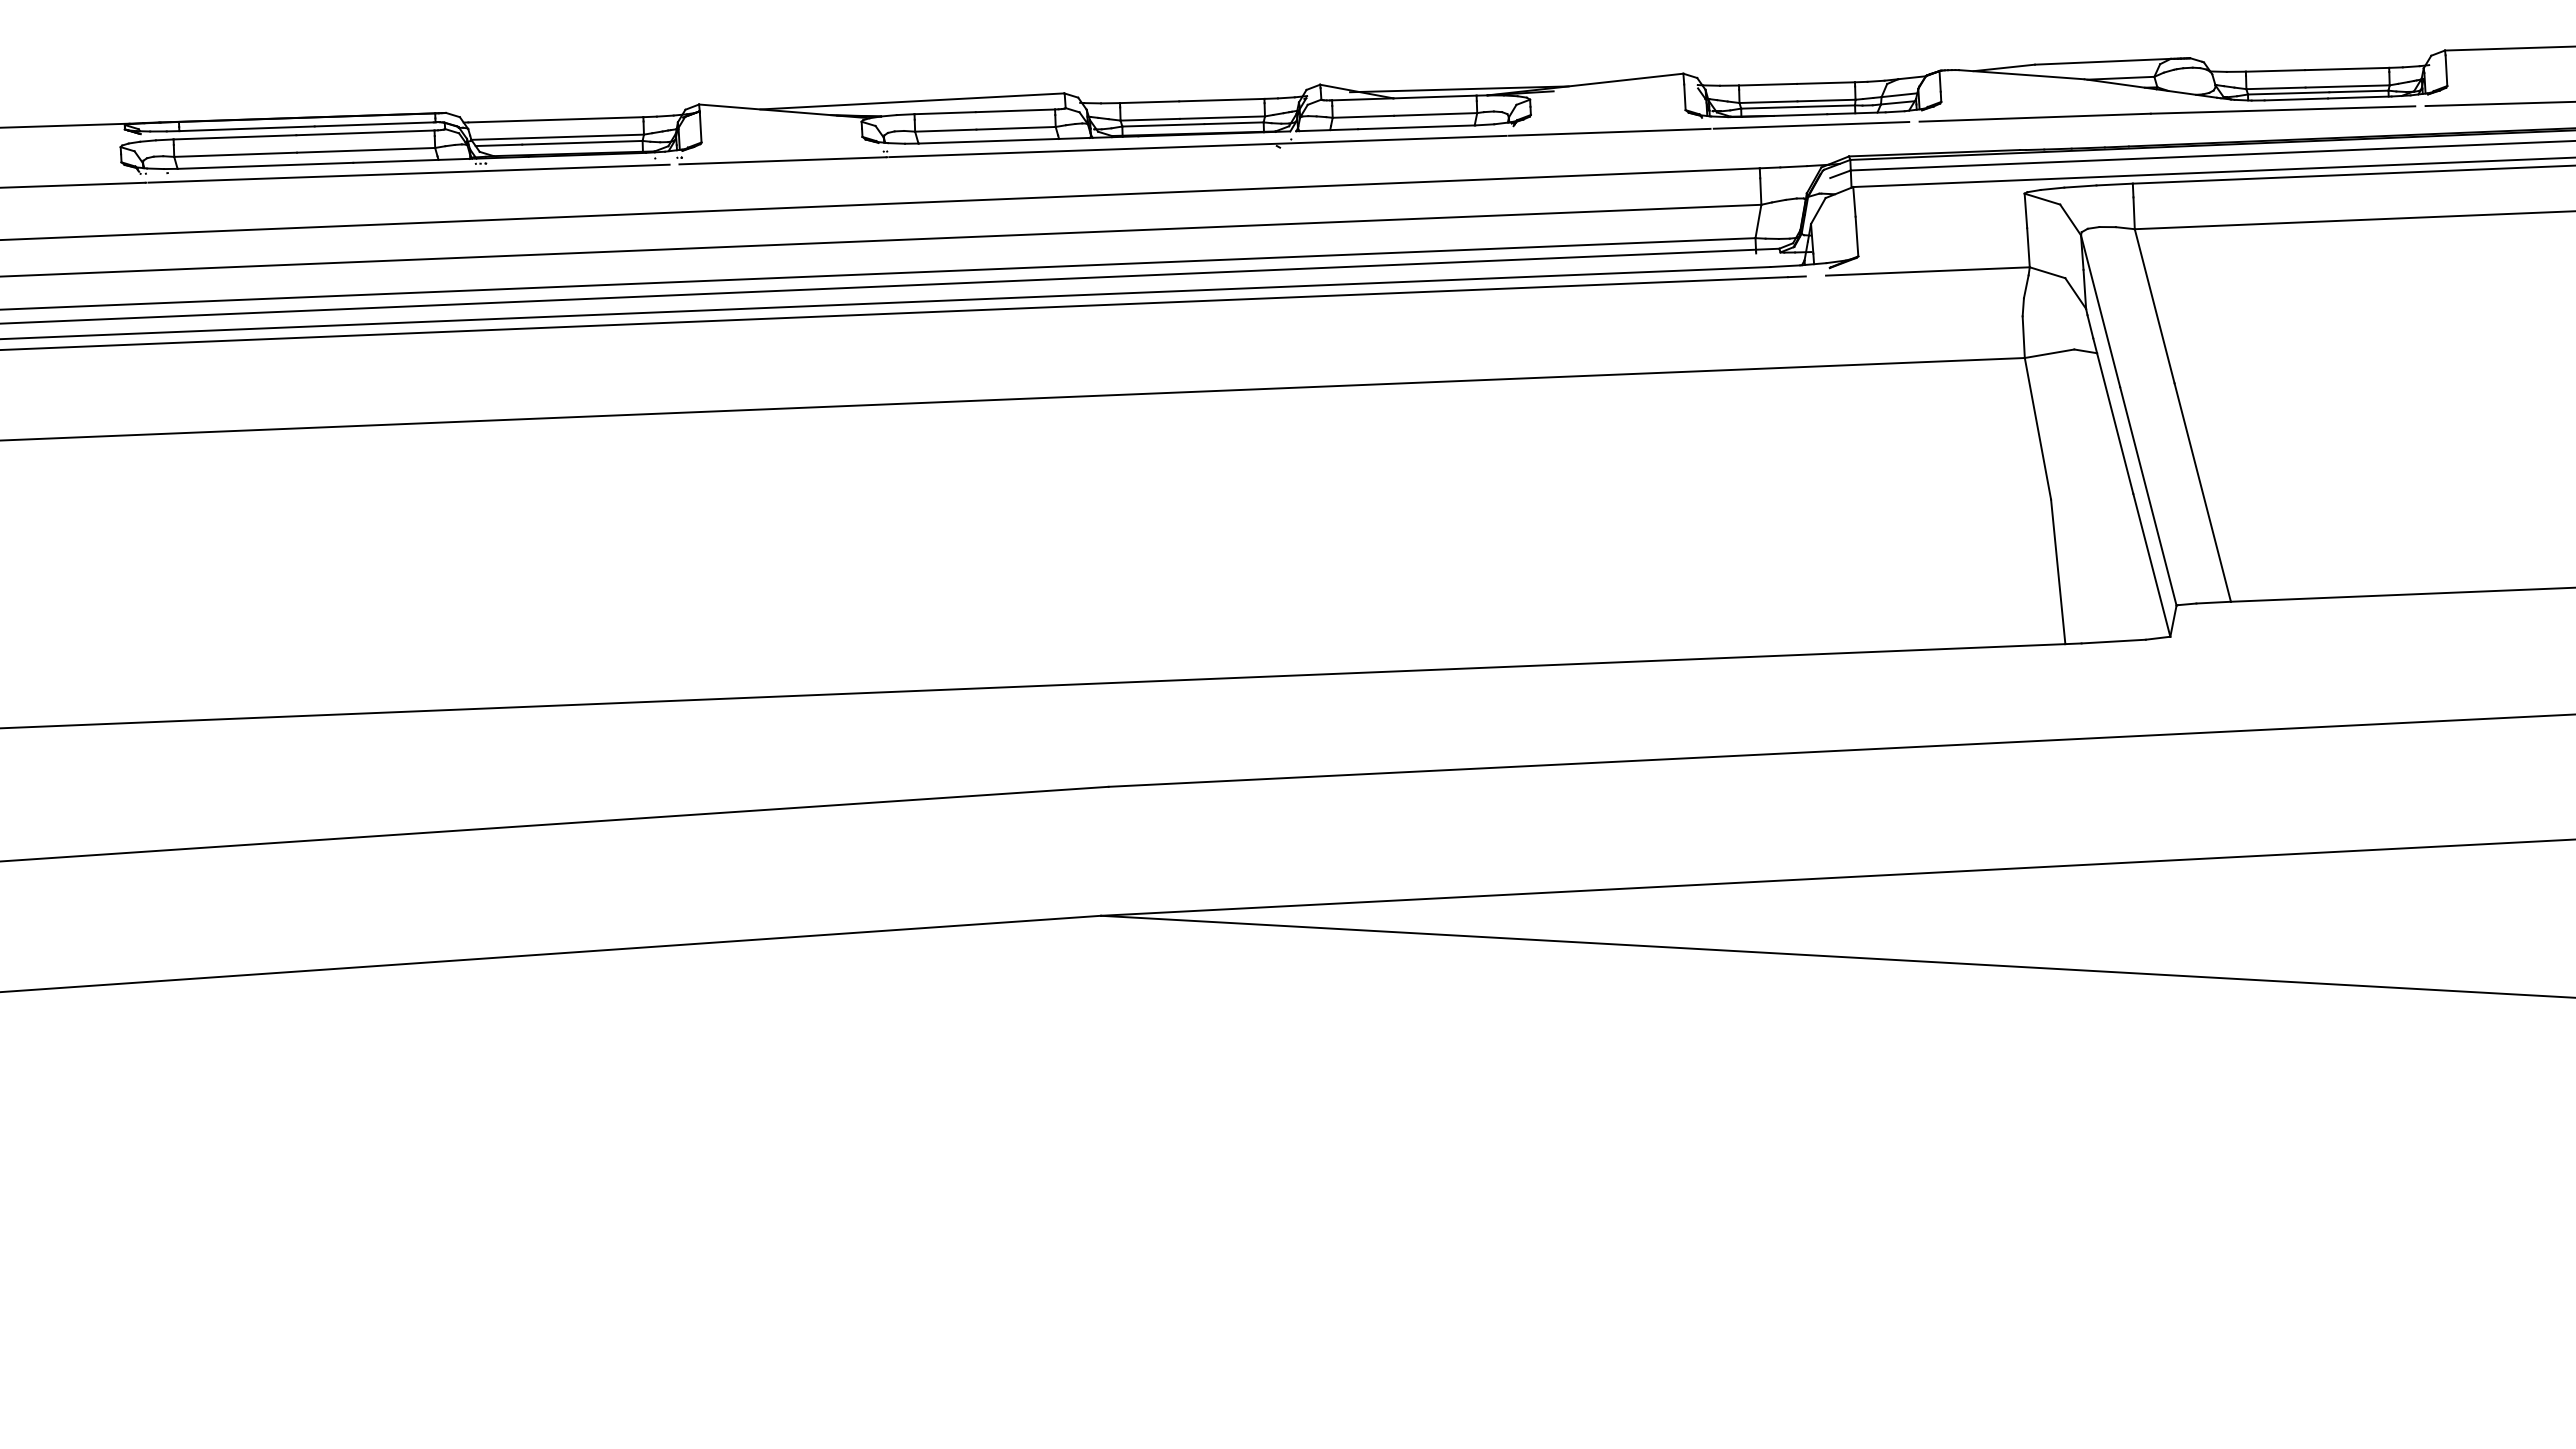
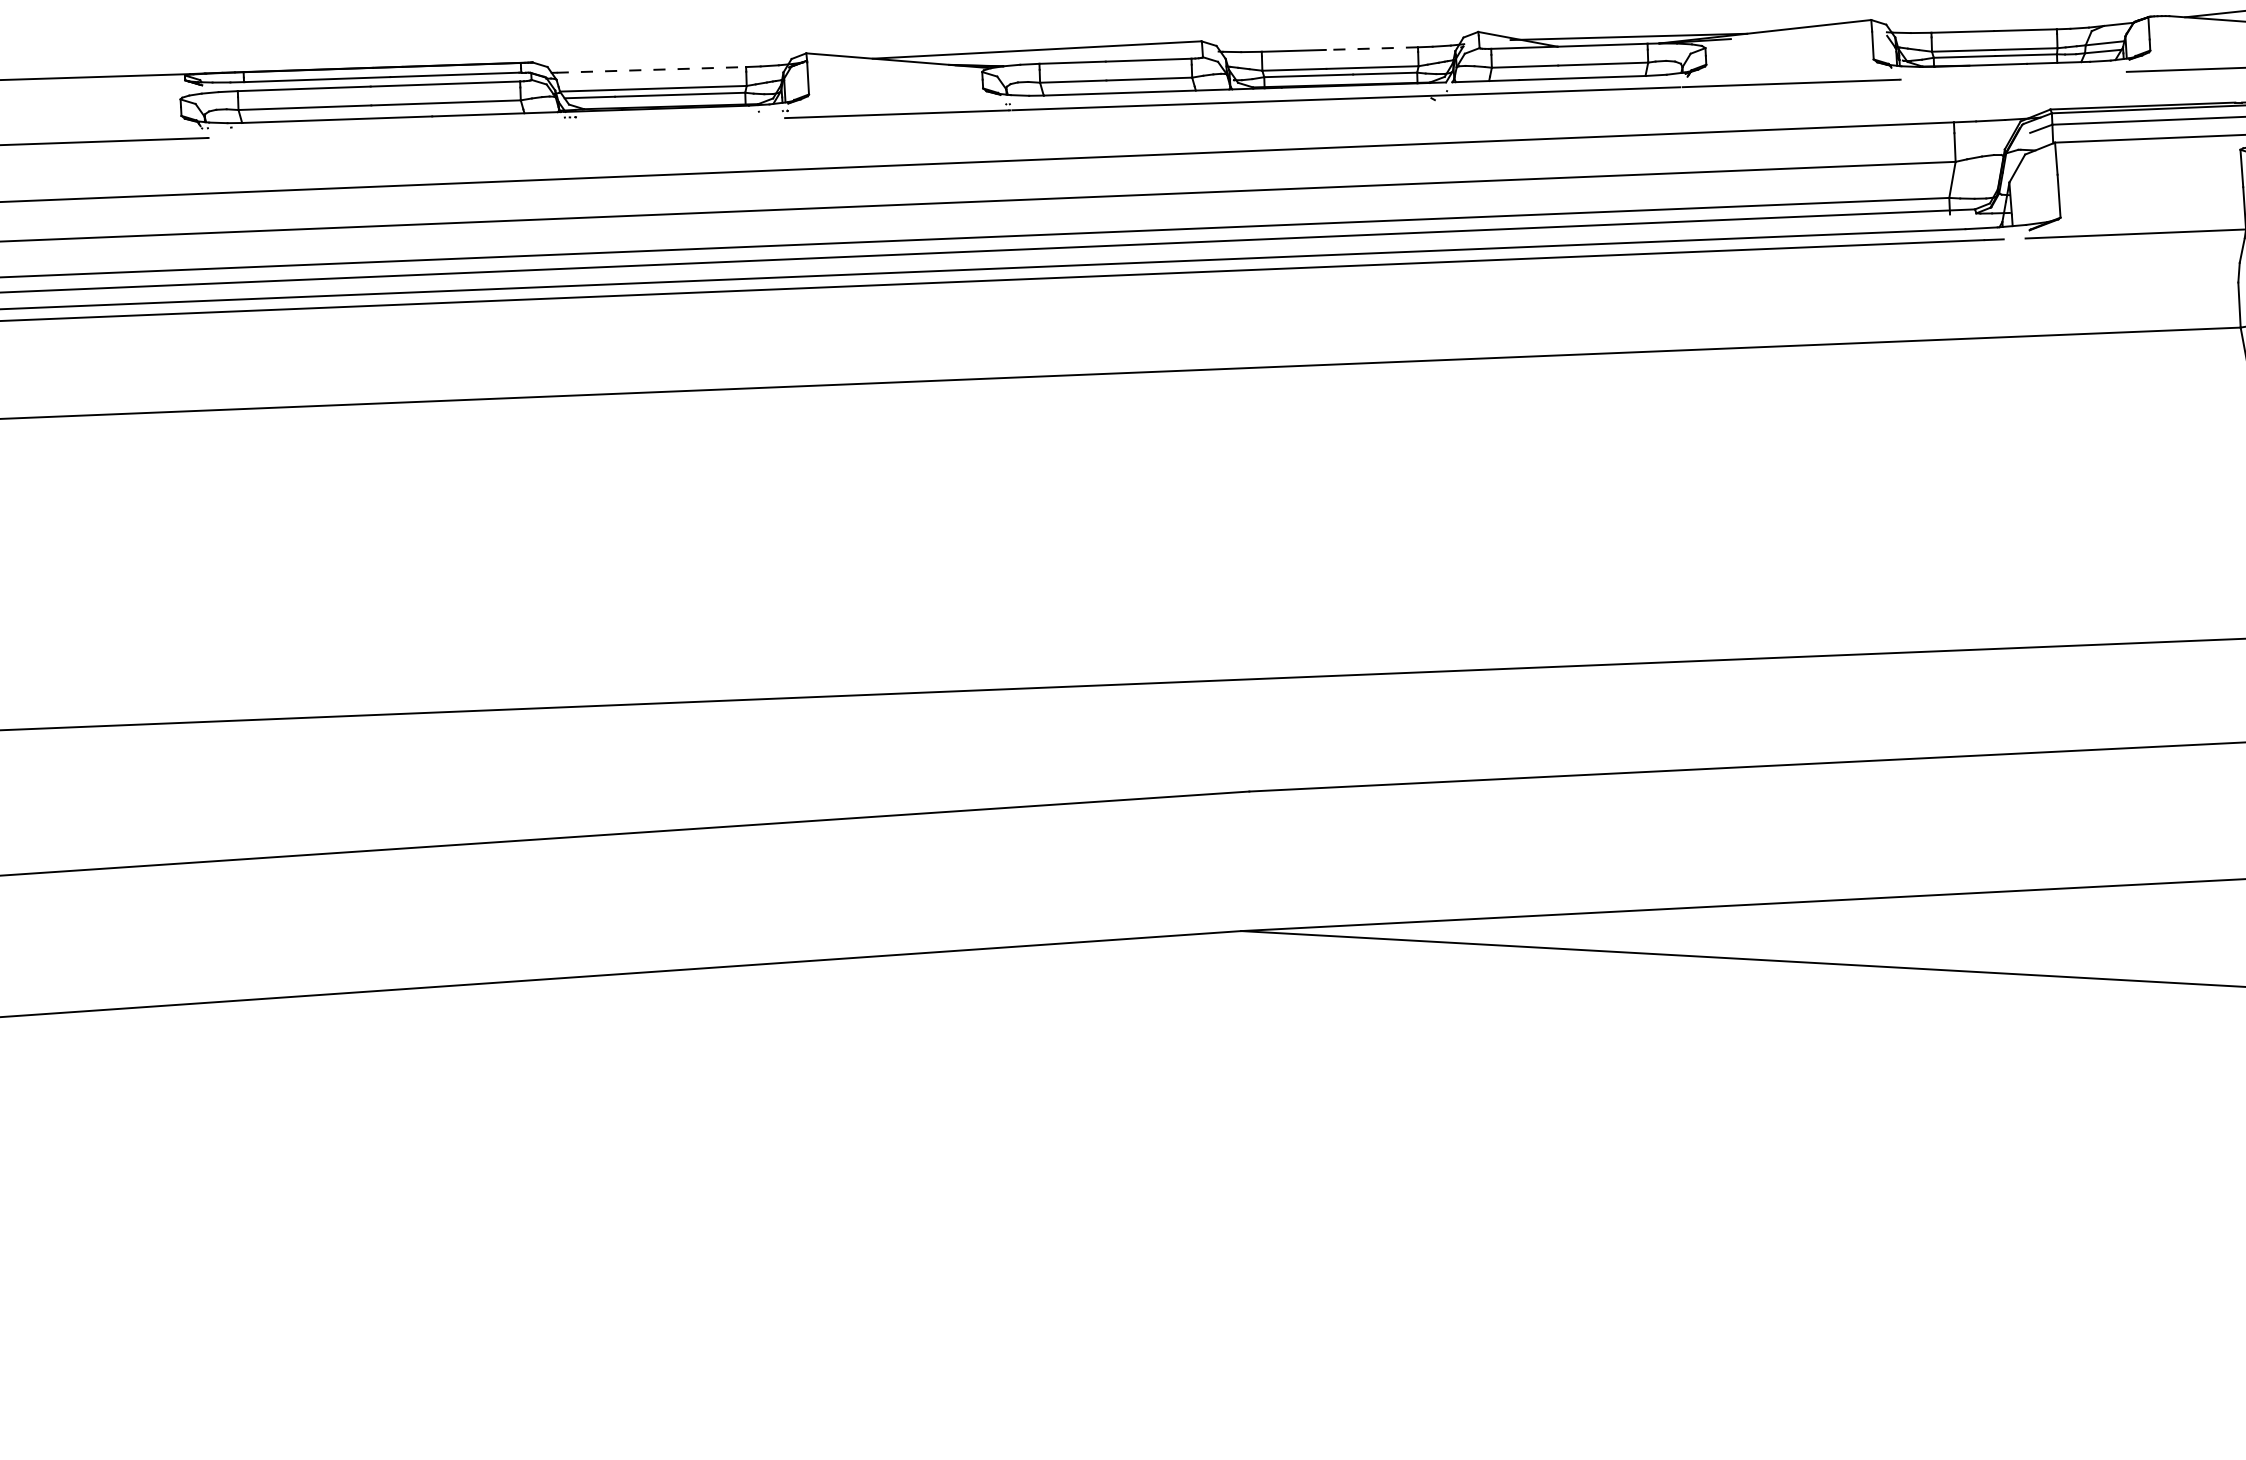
line: (1221, 100) -> (1371, 49), solid -> dashed
line: (555, 119) -> (651, 69), solid -> dashed
line: (1811, 125) -> (2009, 76), removed
line: (408, 173) -> (491, 127), removed

